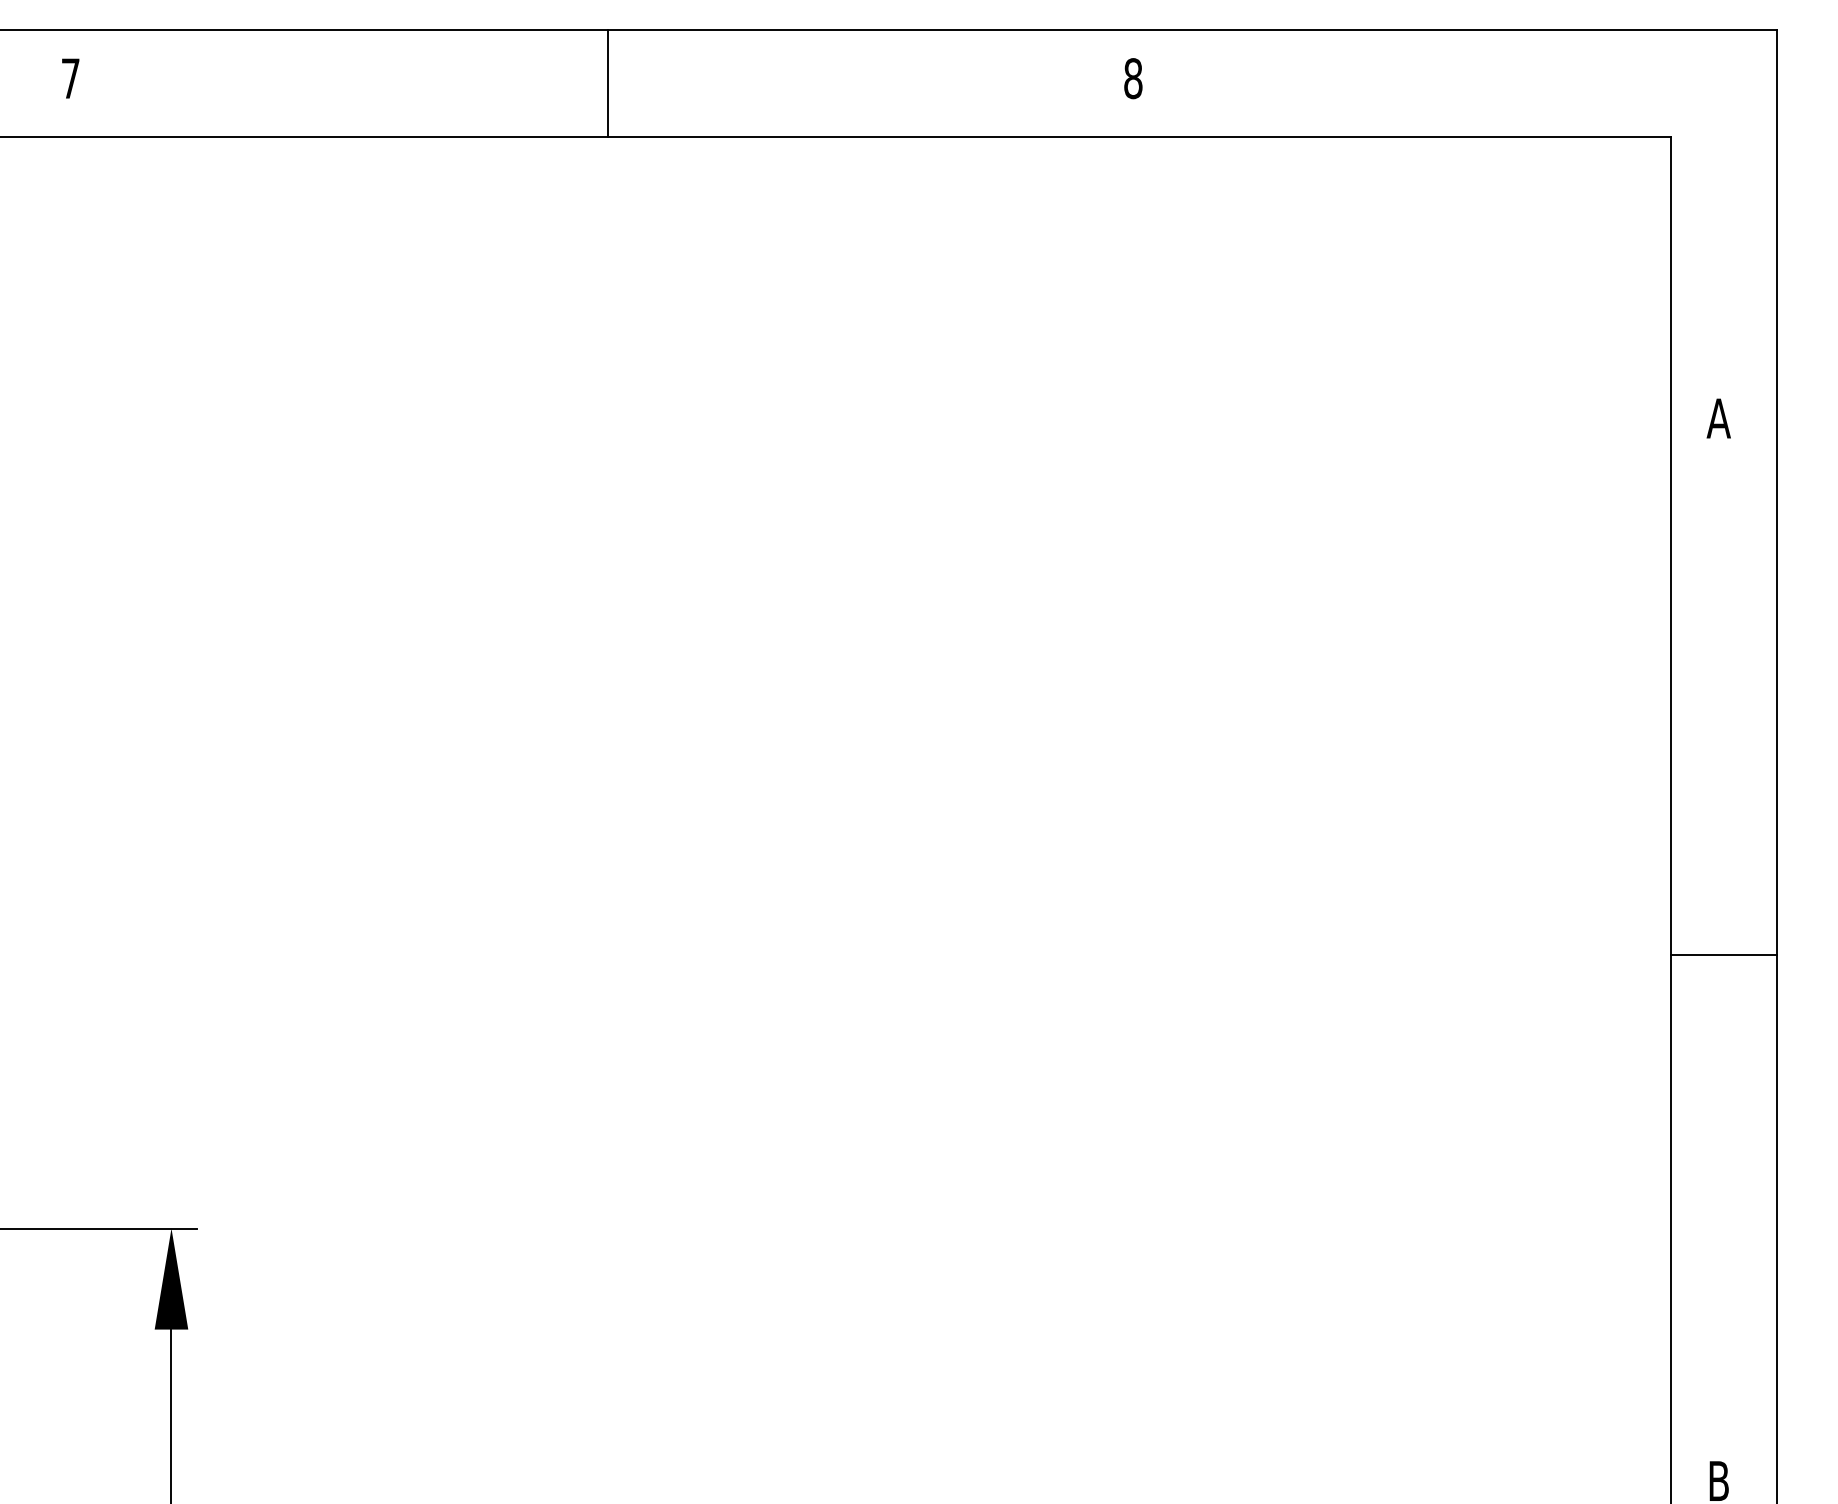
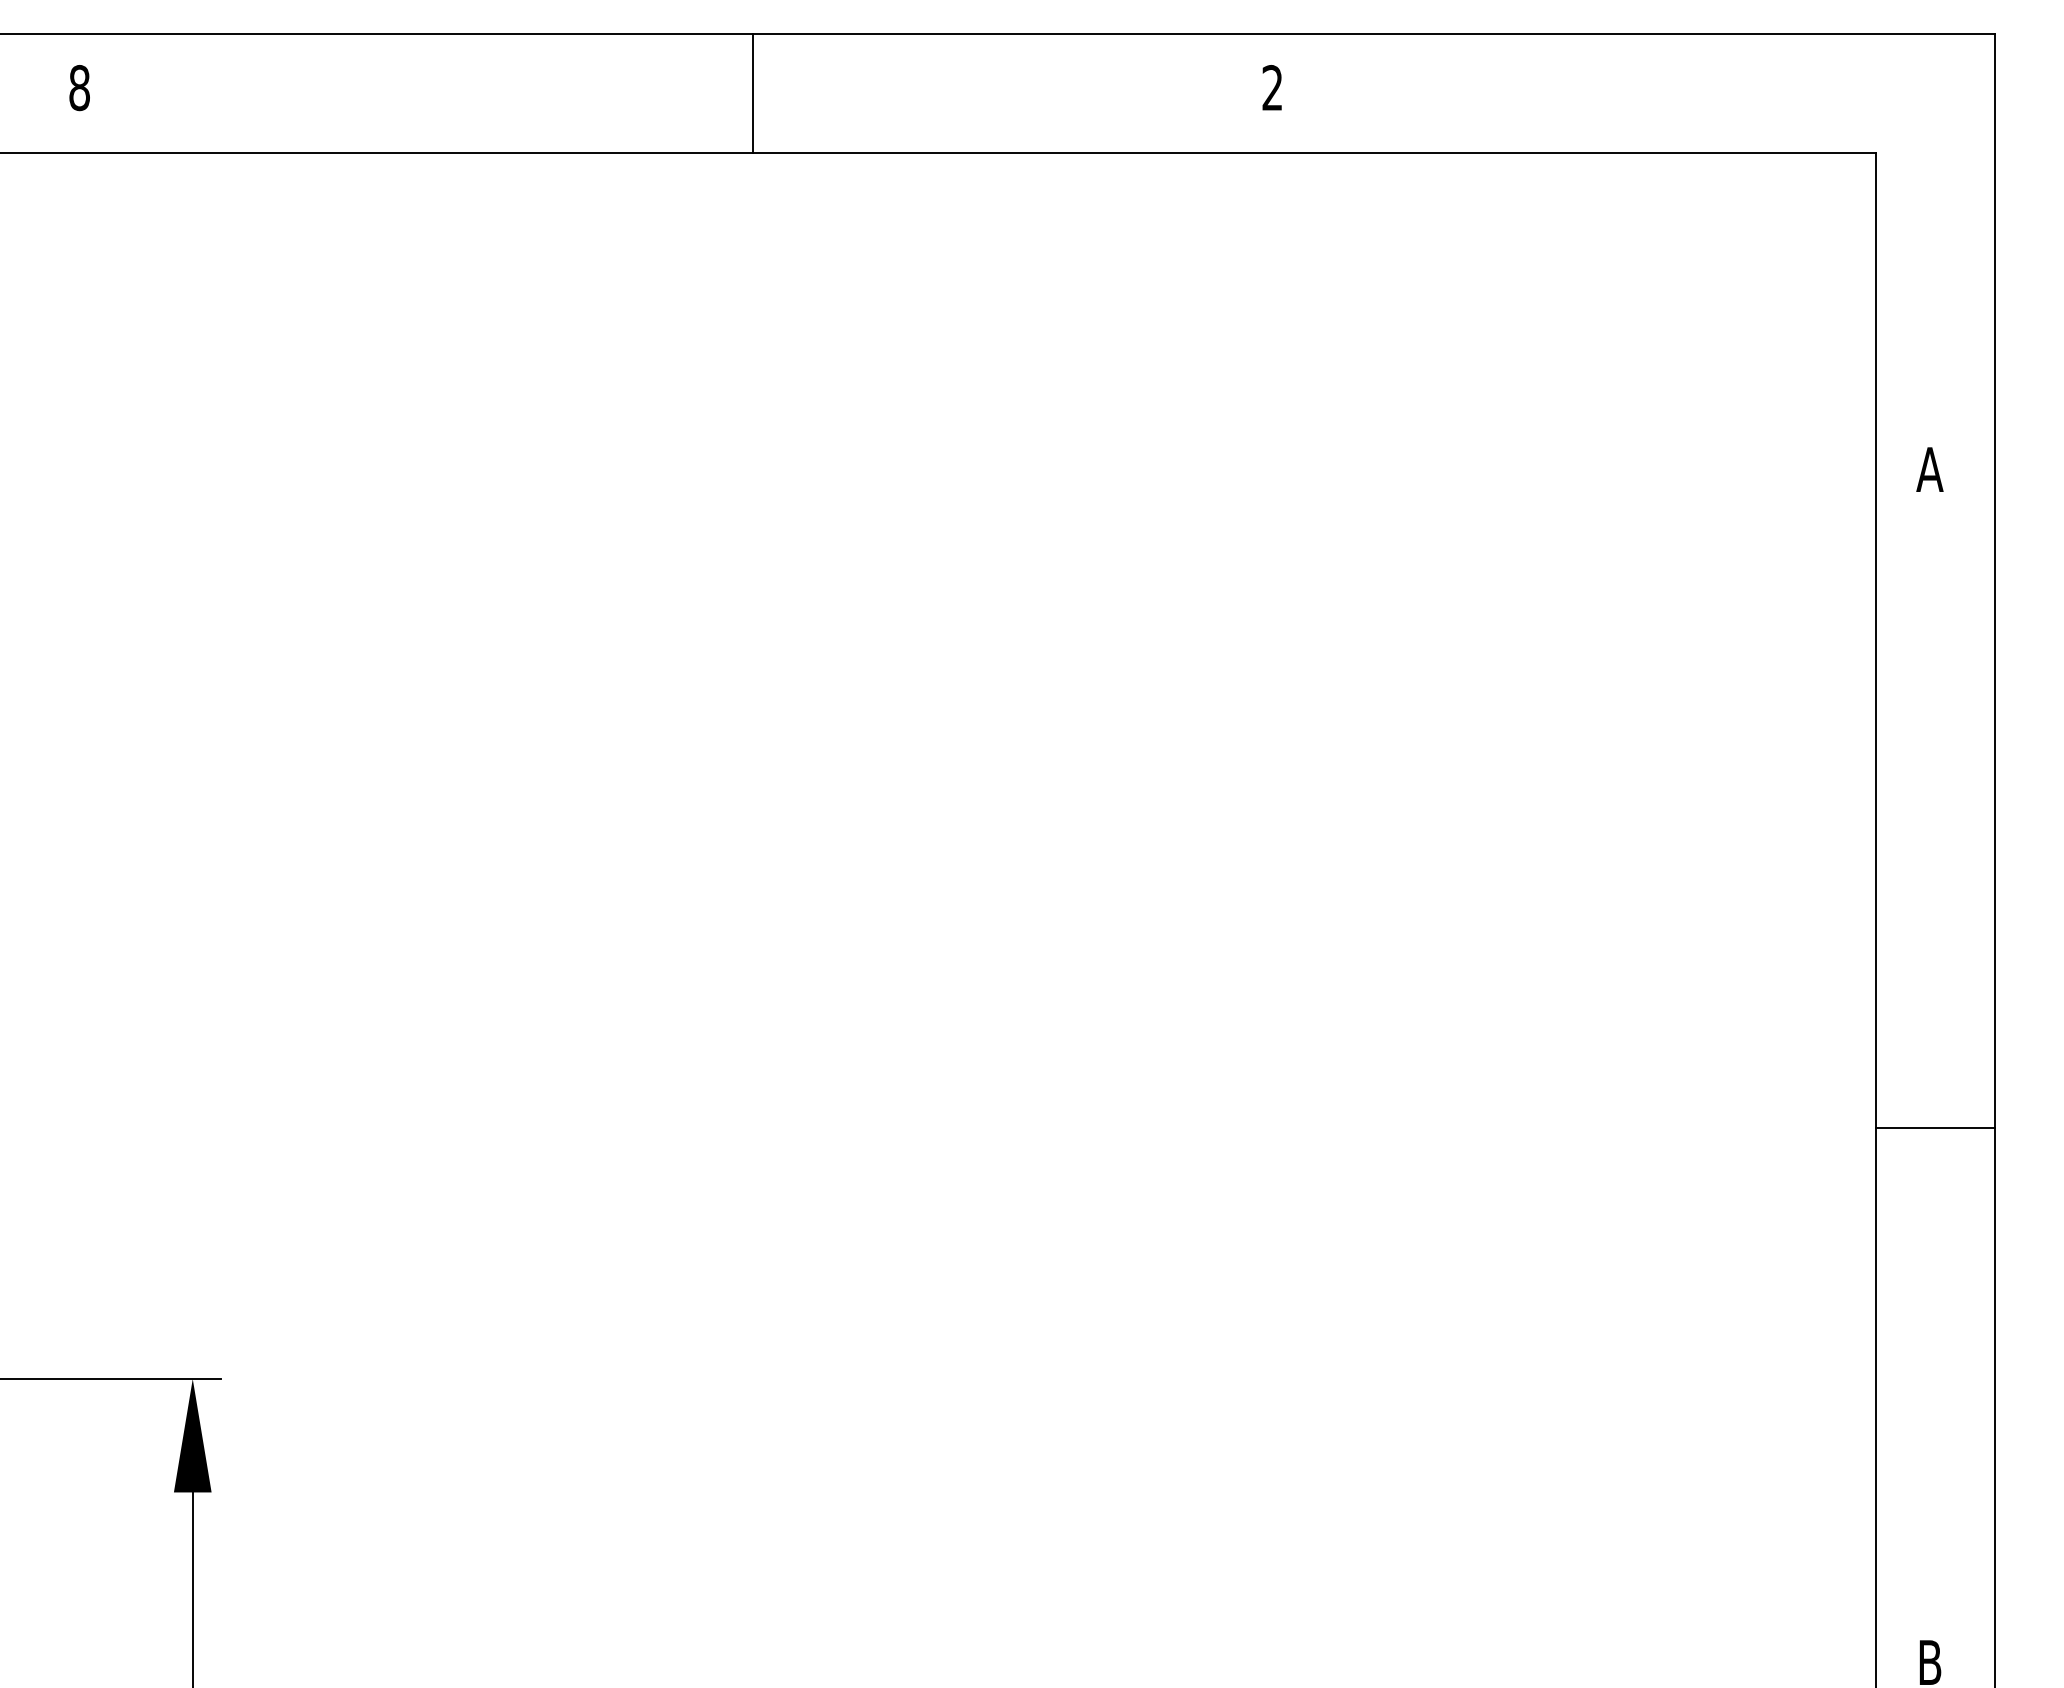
text: (70, 79) -> (79, 88), 7 -> 8
text: (1133, 79) -> (1272, 88), 8 -> 2
line: (607, 83) -> (752, 93), moved
line: (1723, 954) -> (1935, 1127), moved

